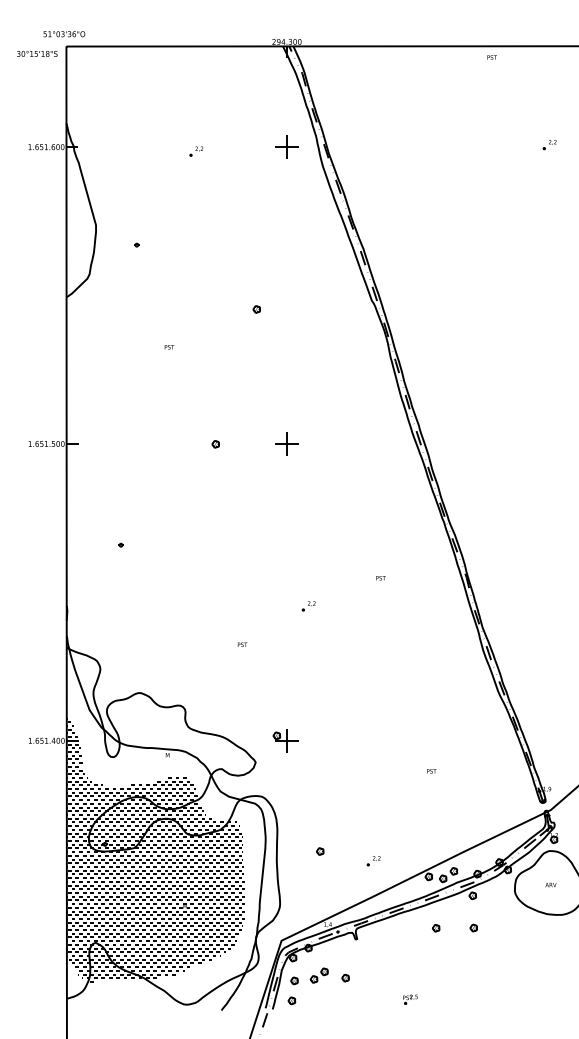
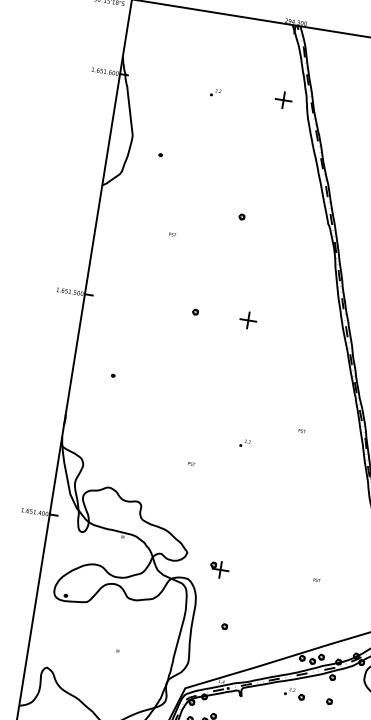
part: (285, 740) -> (219, 569), moved
hatch: (155, 850) -> (102, 606), removed
part: (373, 861) -> (289, 691), moved

